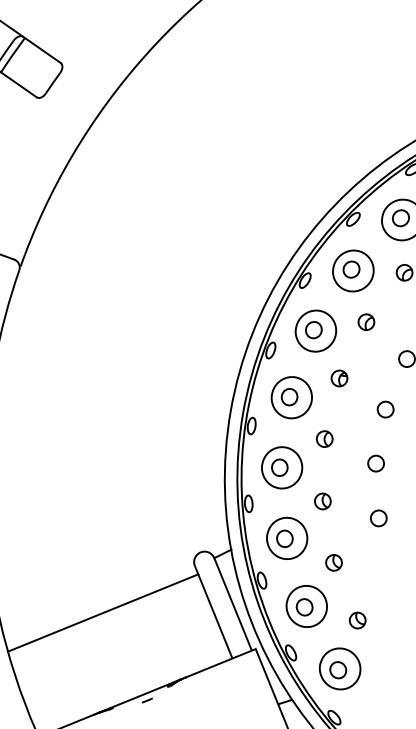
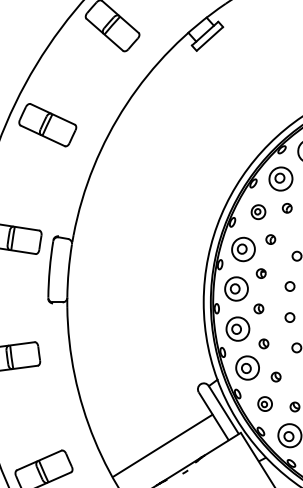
part: (353, 269) -> (258, 211), size x0.6
part: (305, 605) -> (264, 403), size x0.6
line: (102, 612) -> (162, 445), moved

